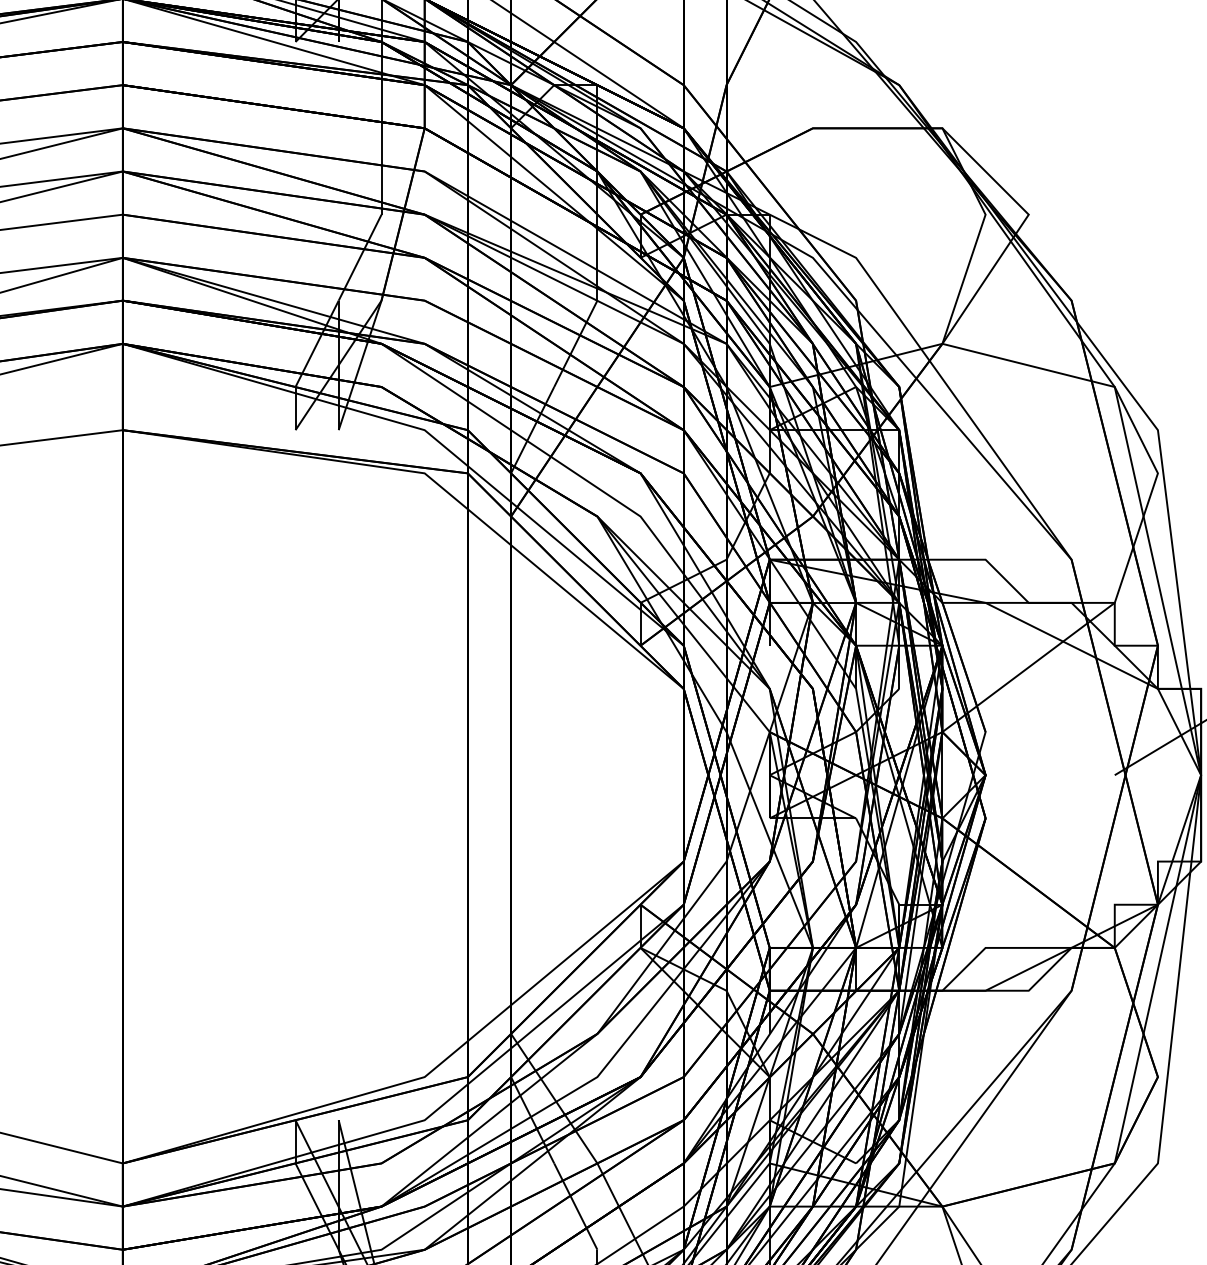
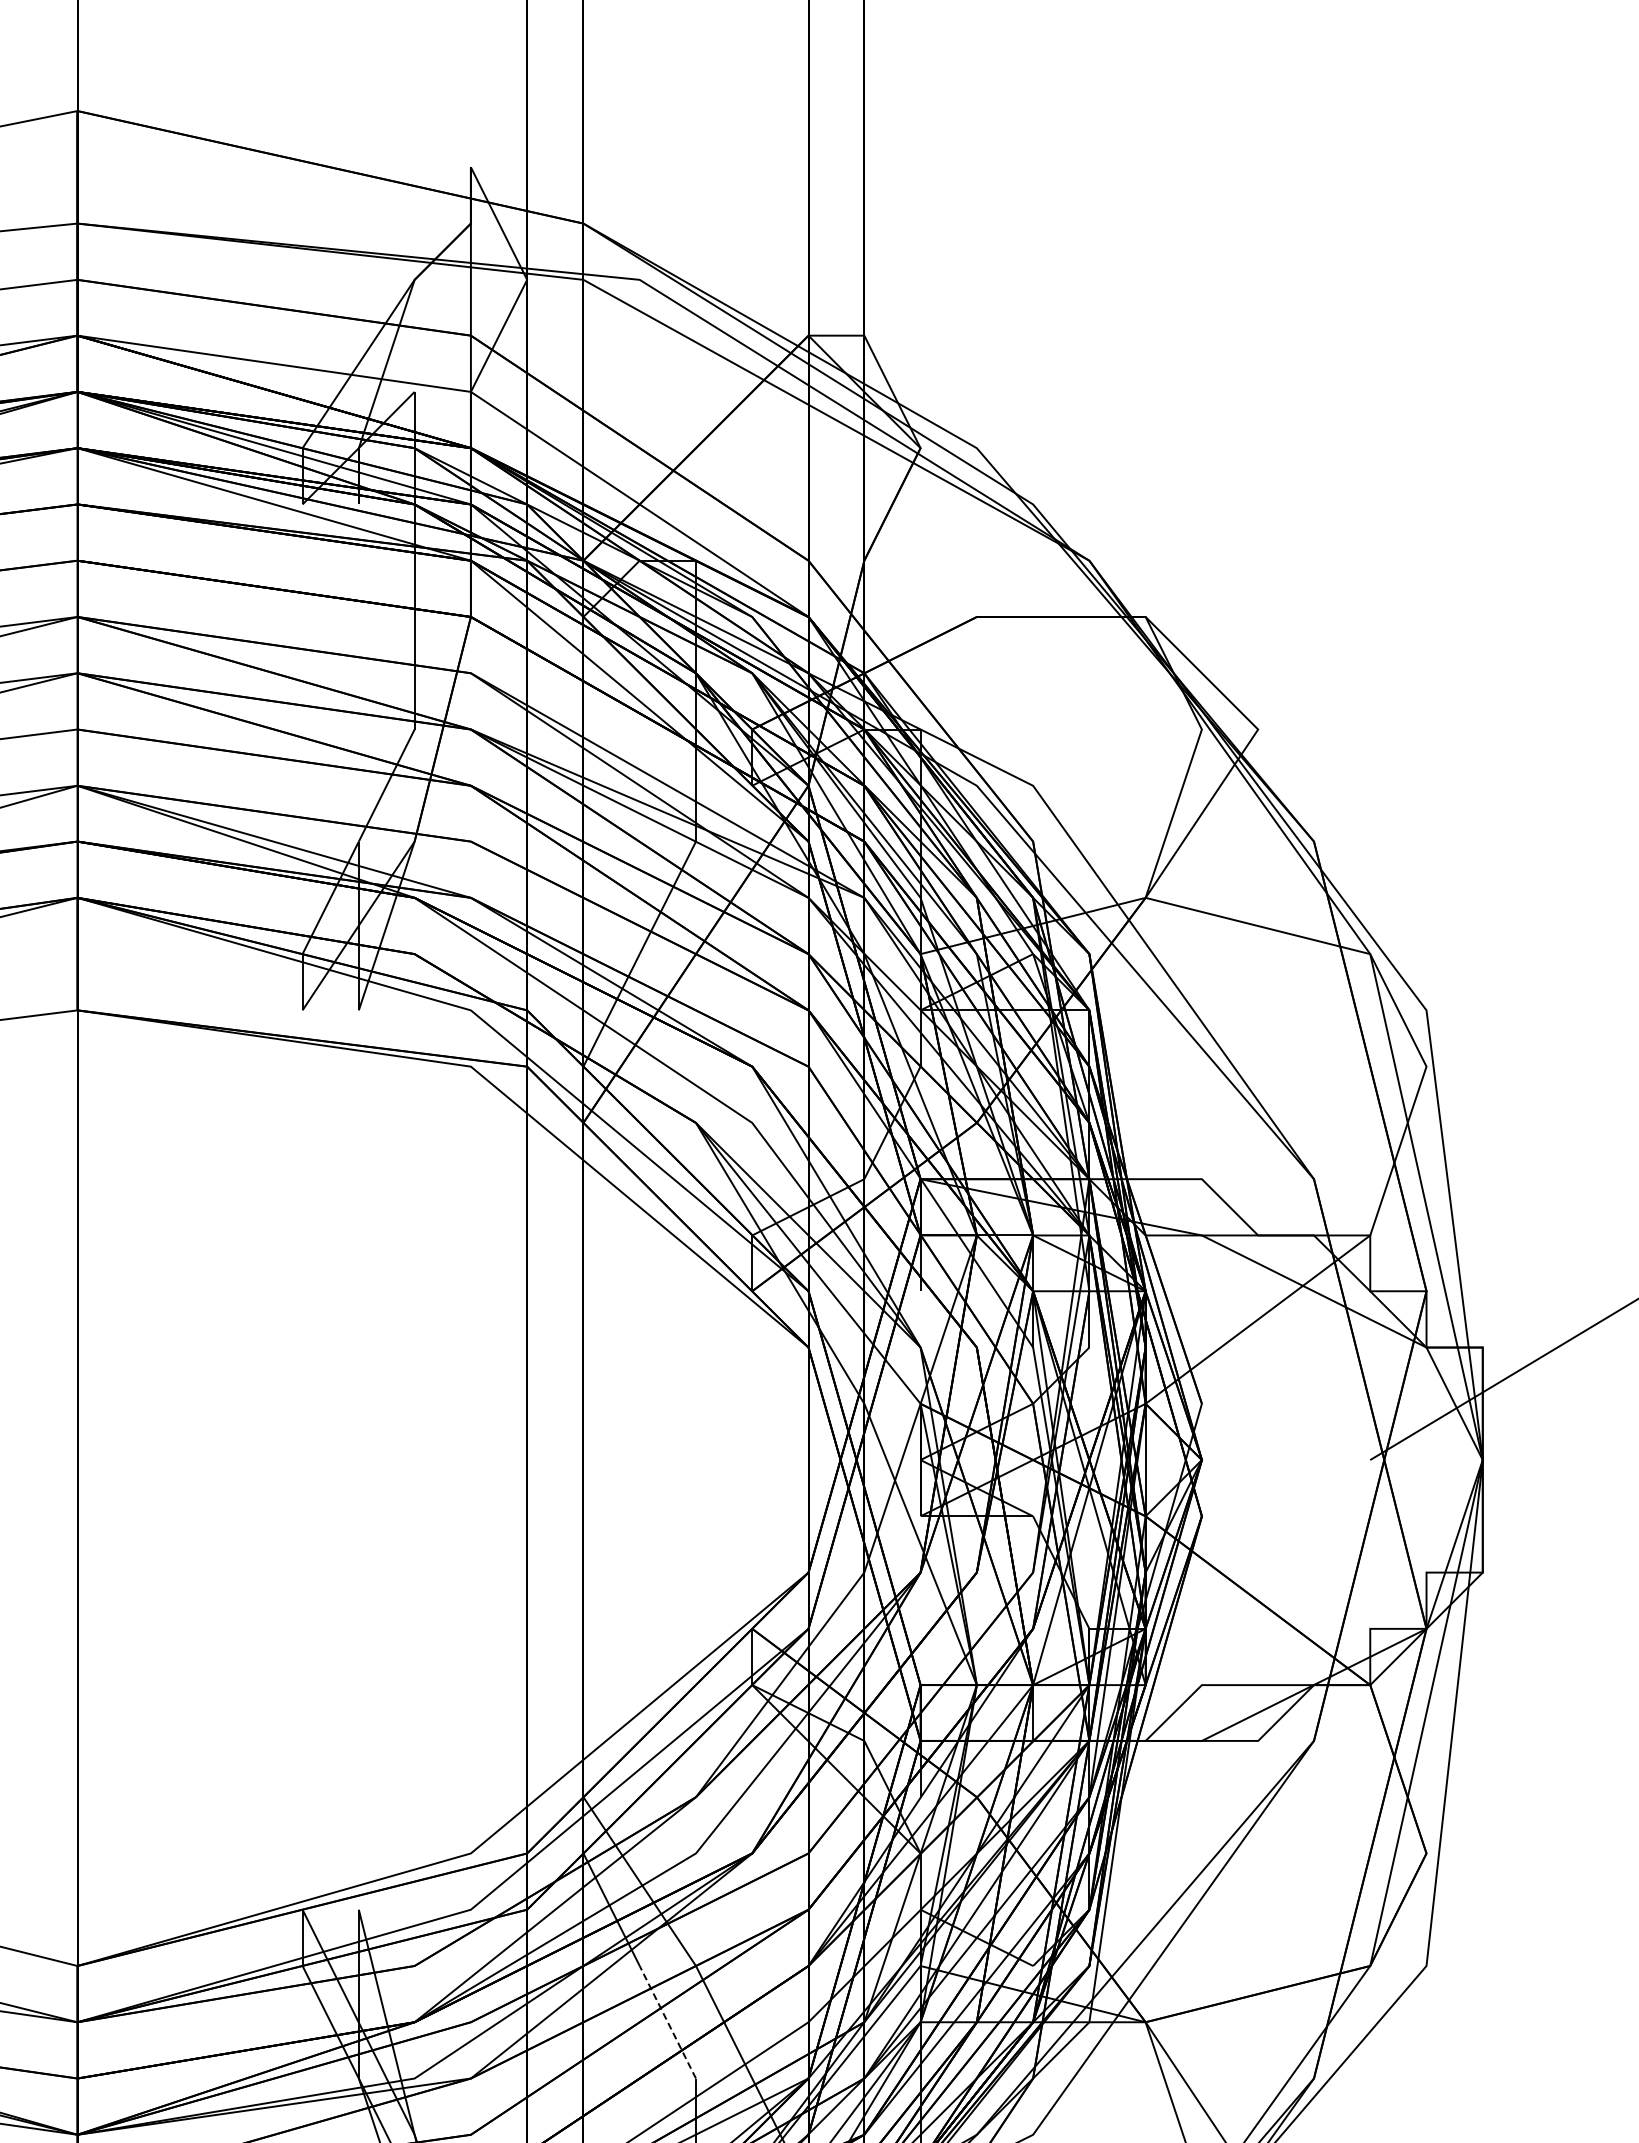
line: (575, 1206) -> (667, 2022), solid -> dashed

